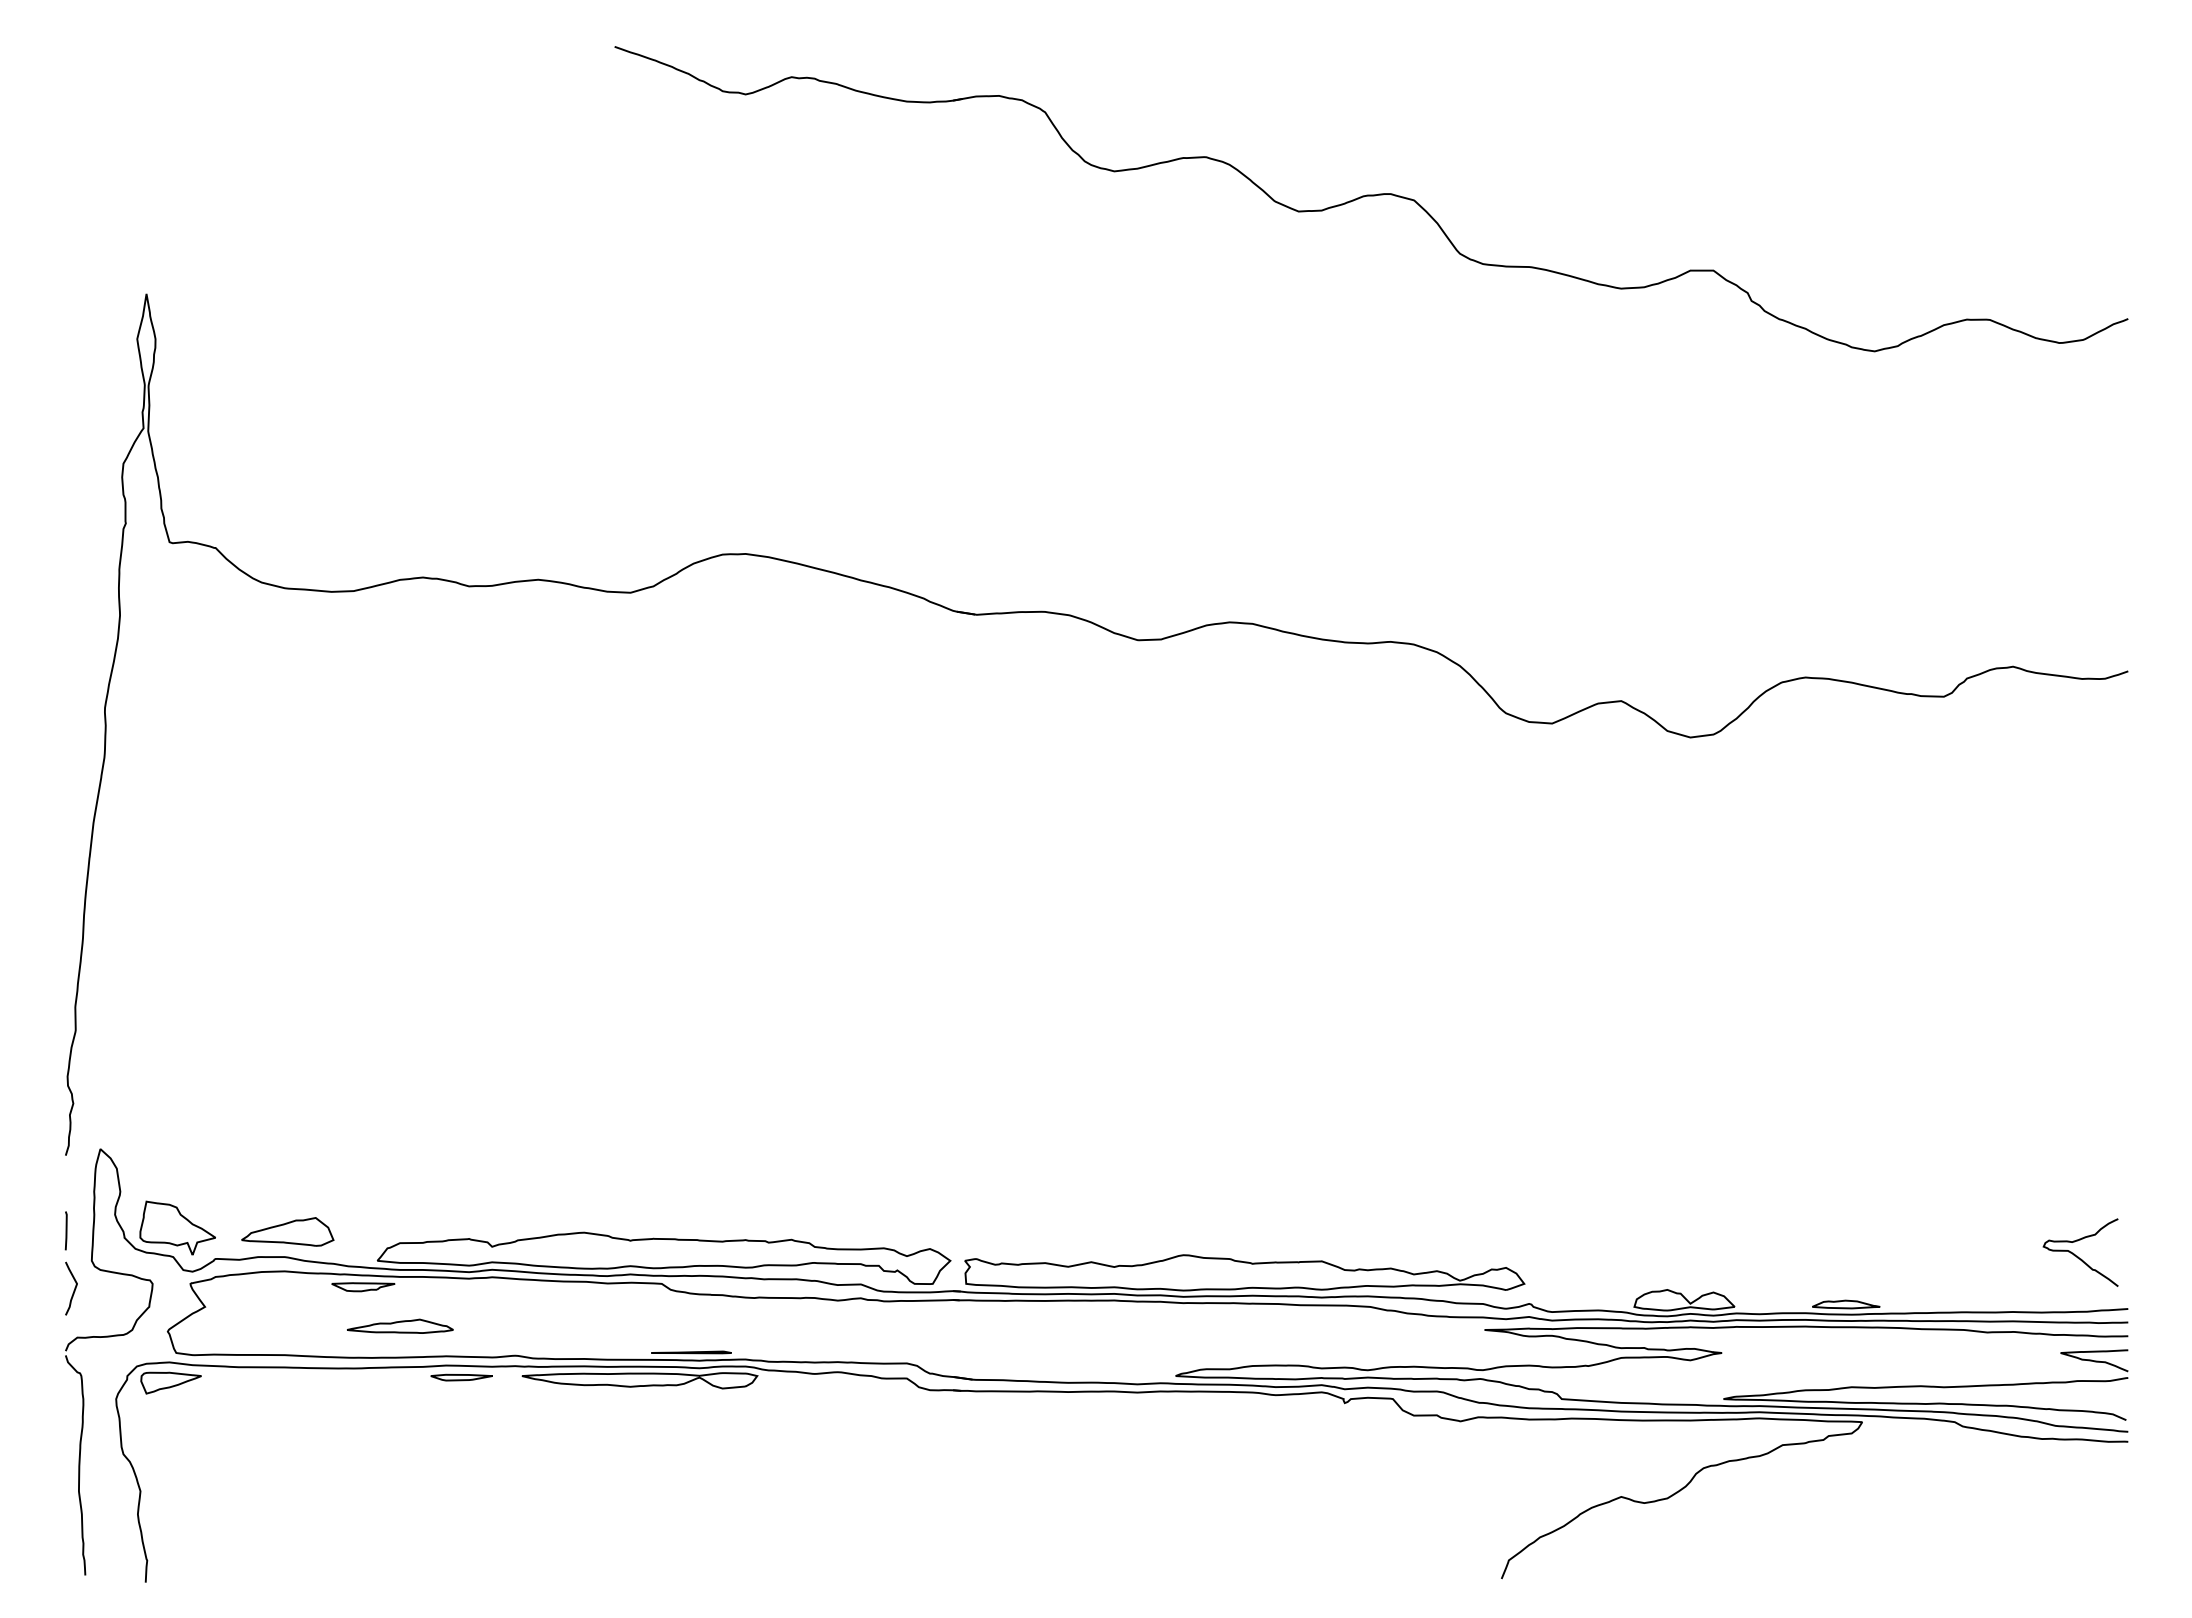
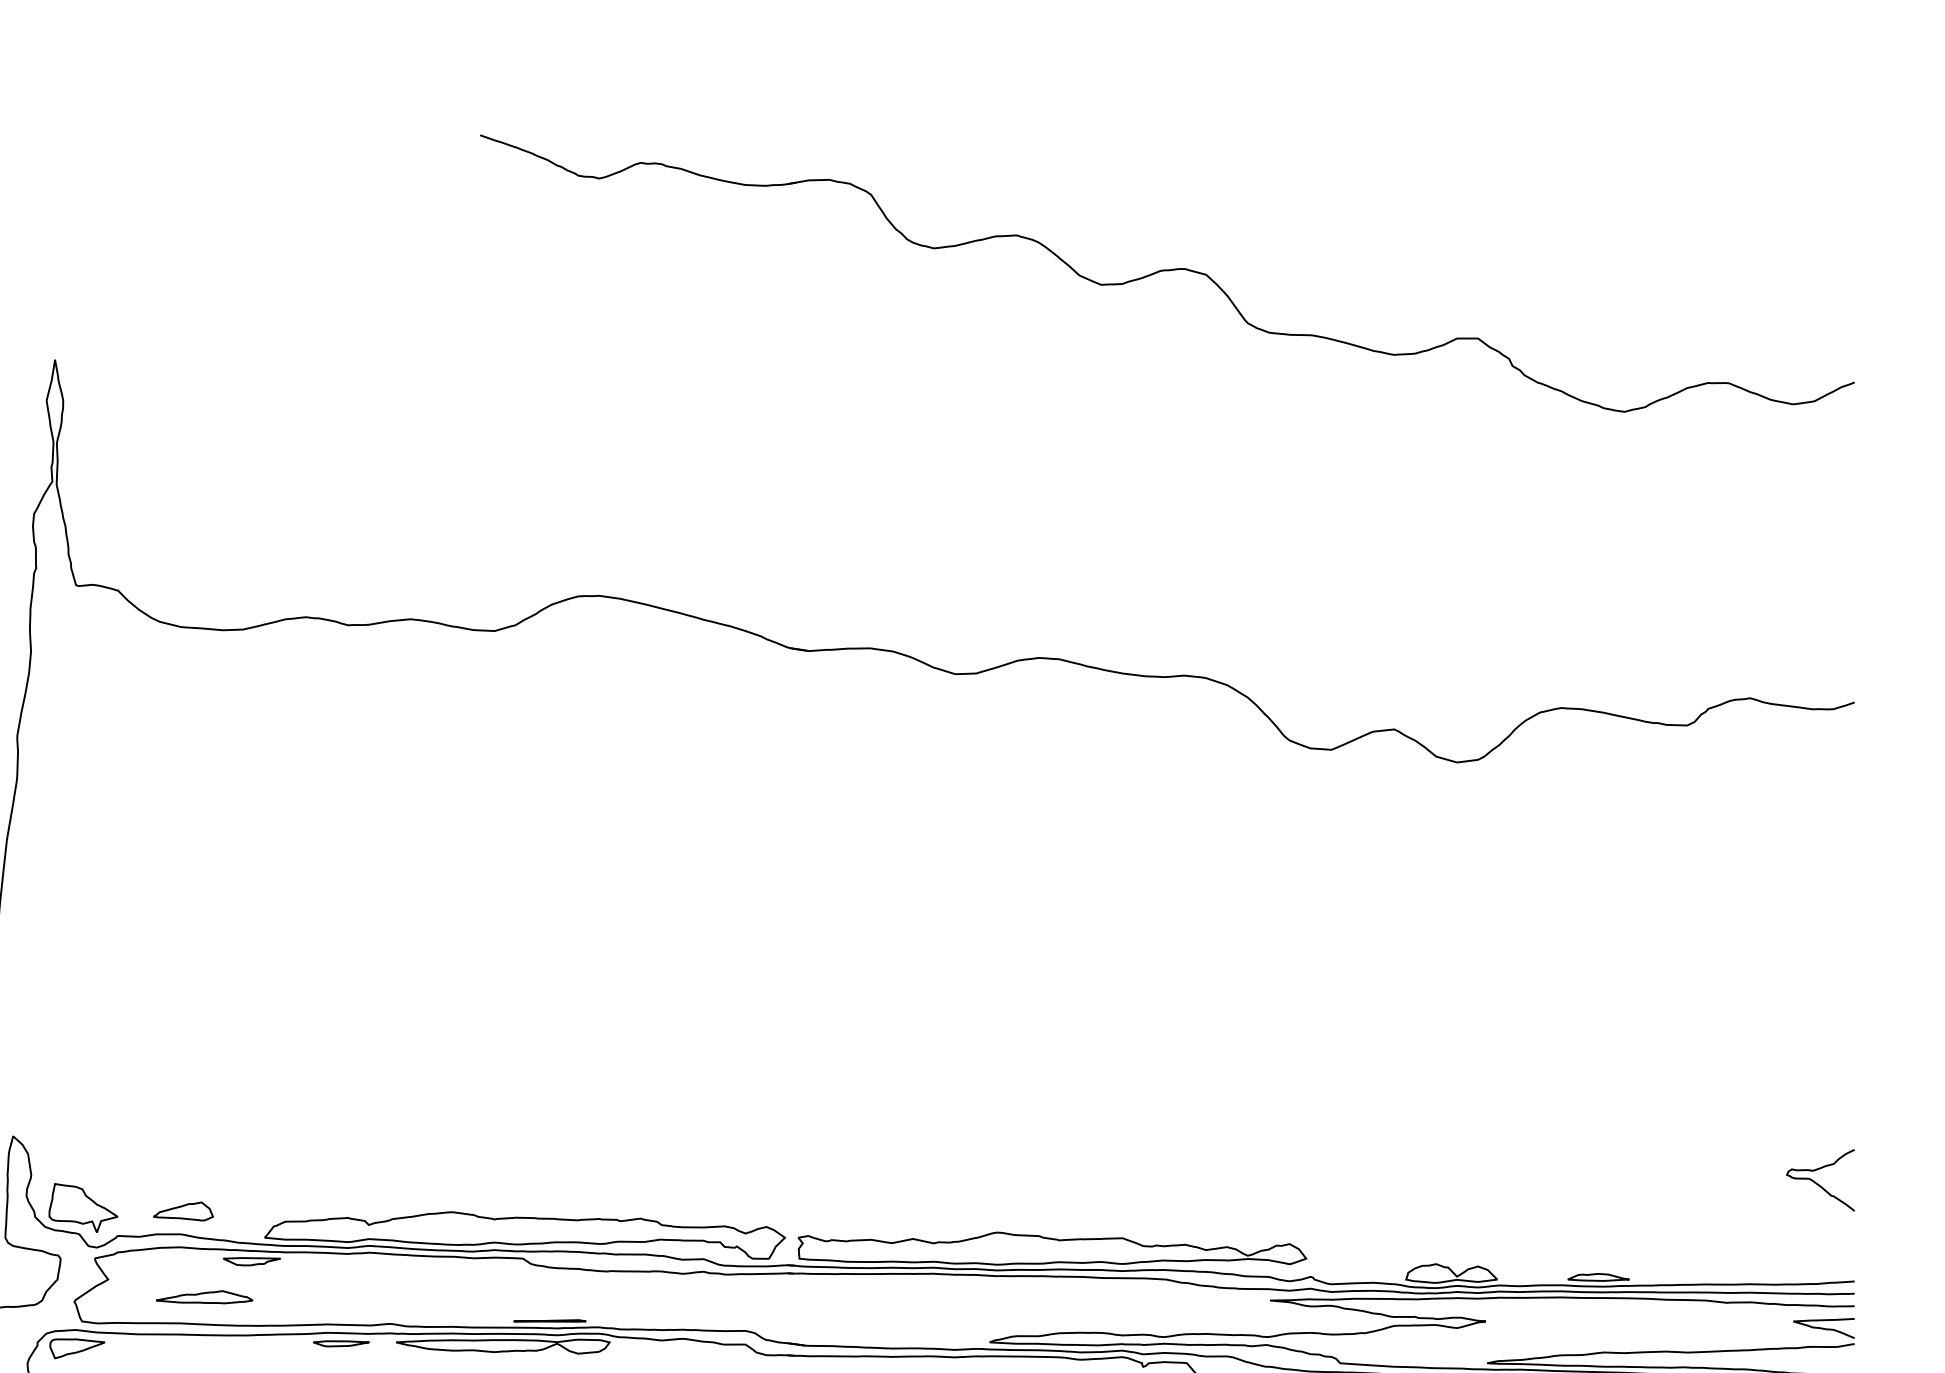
part: (287, 1231) -> (183, 1211), size x0.71
curve: (2077, 1255) -> (1817, 1182), moved
part: (400, 1325) -> (204, 1296), moved

